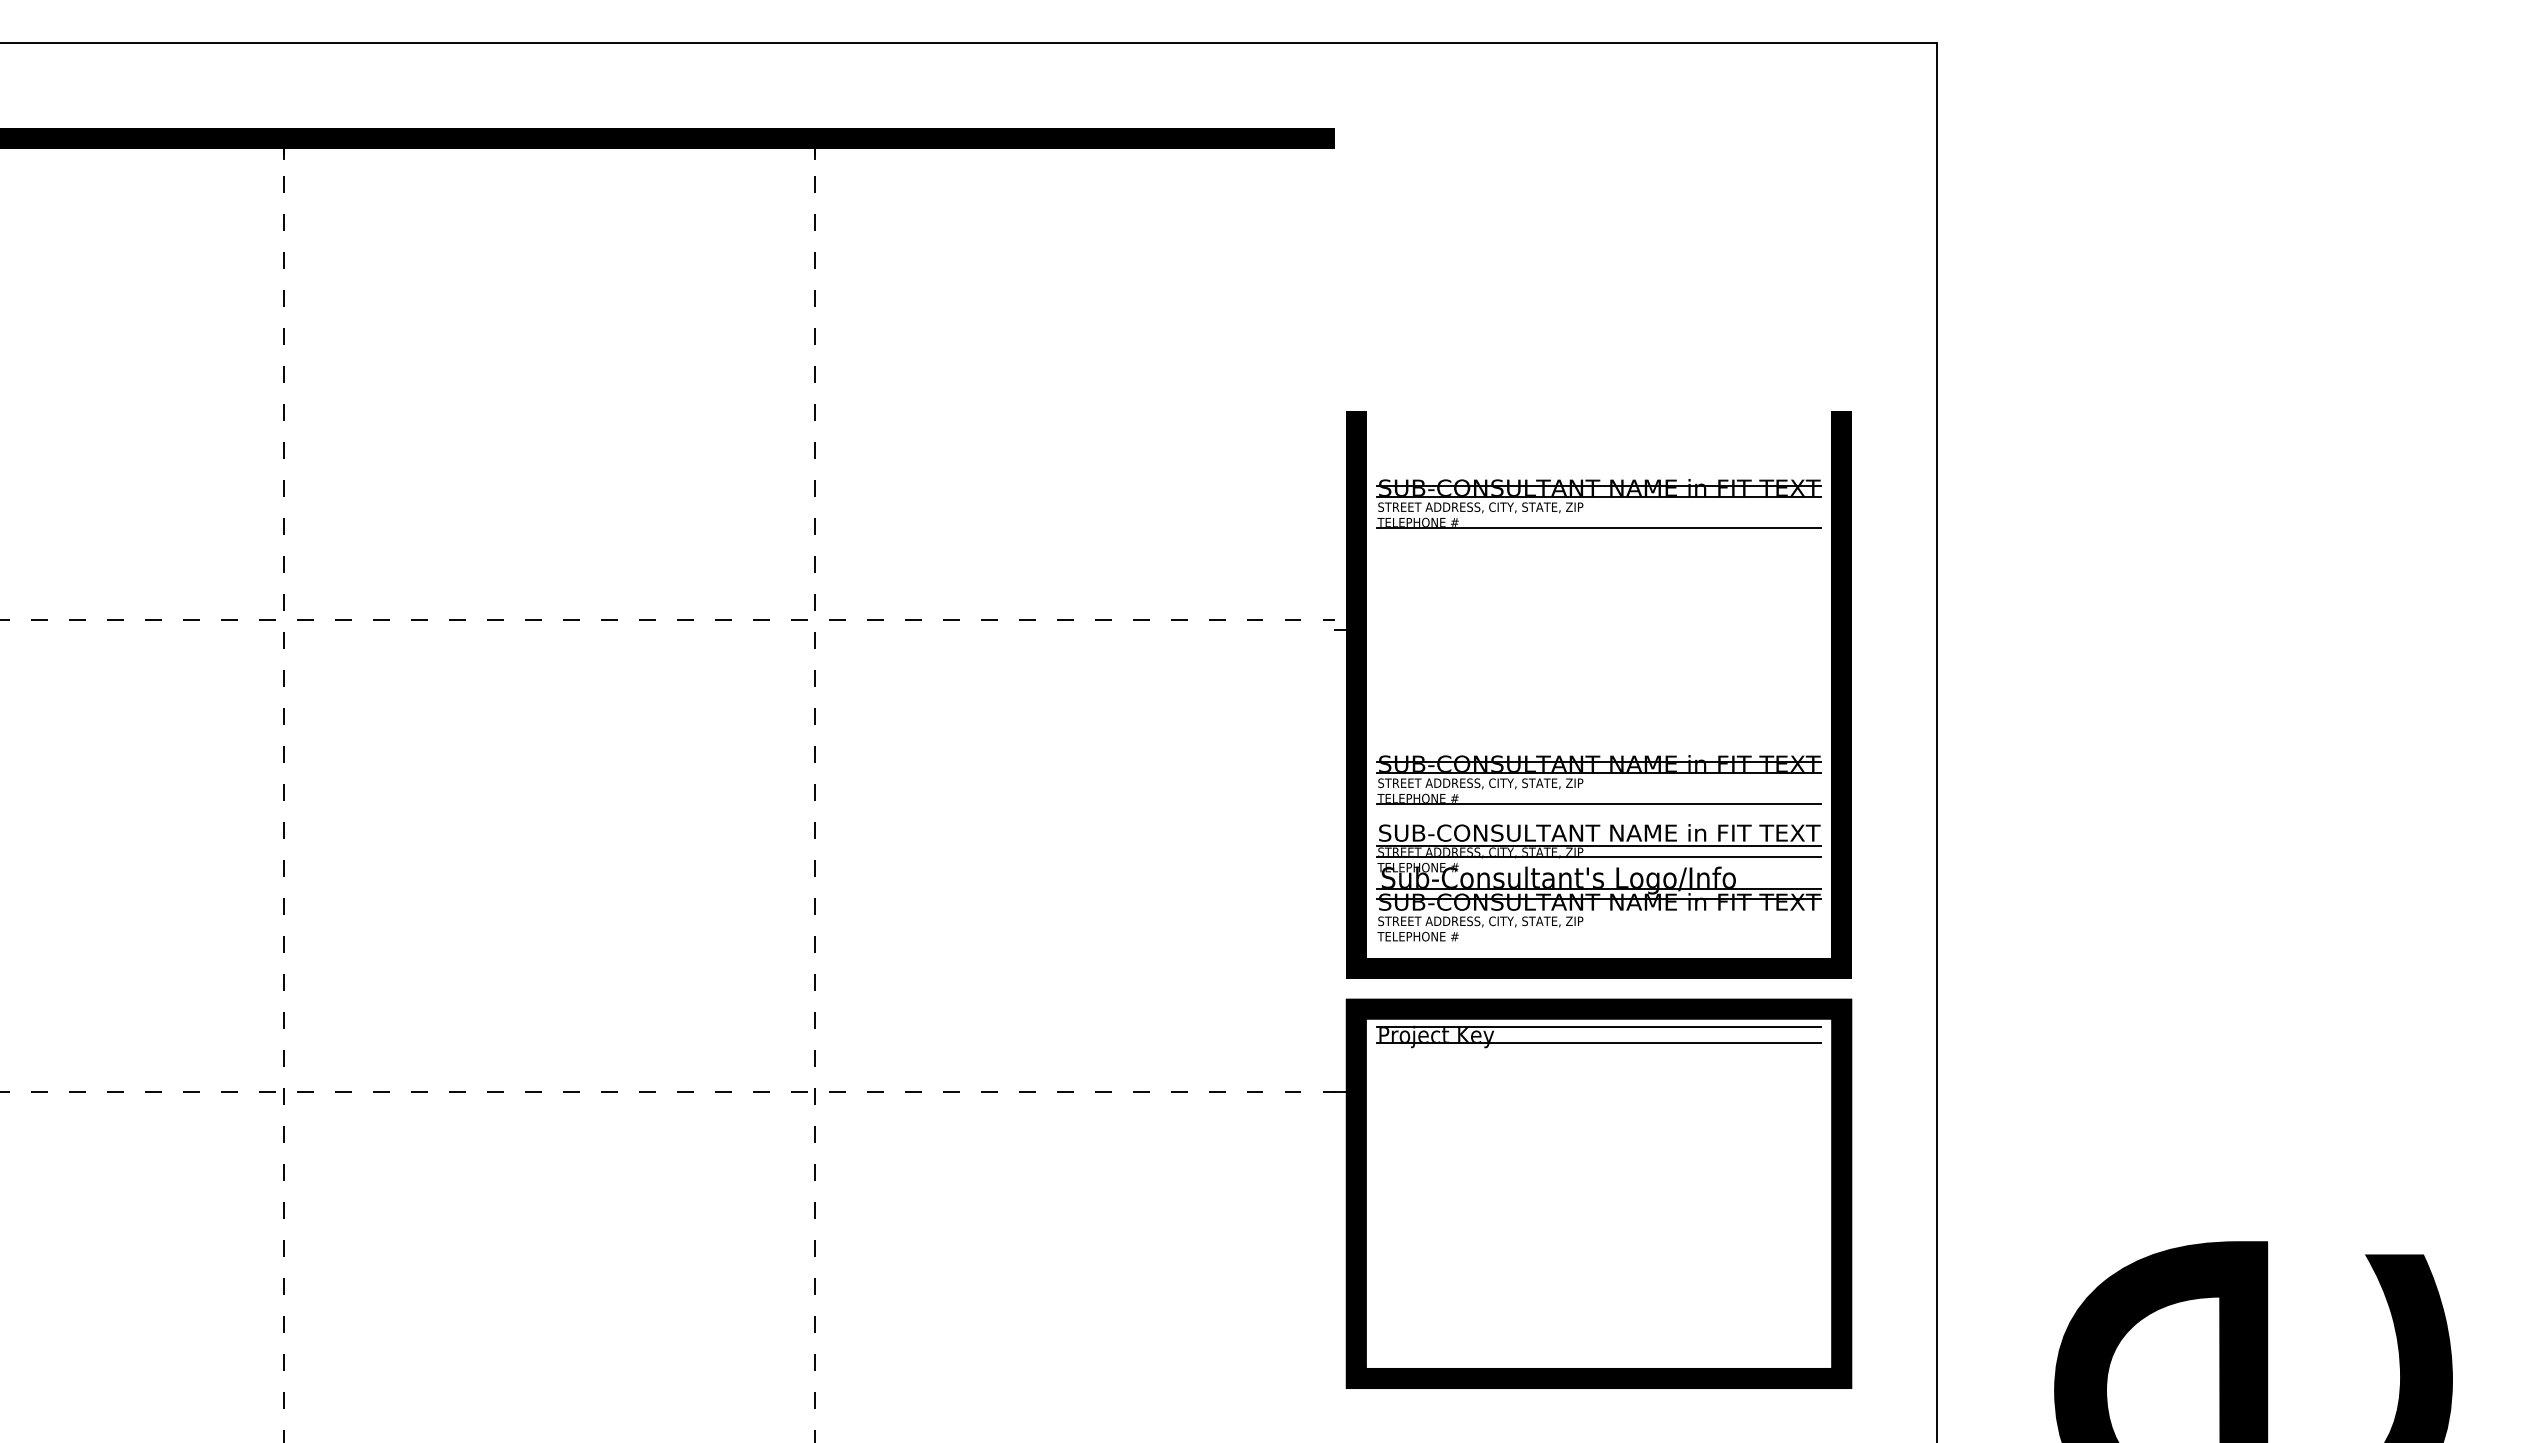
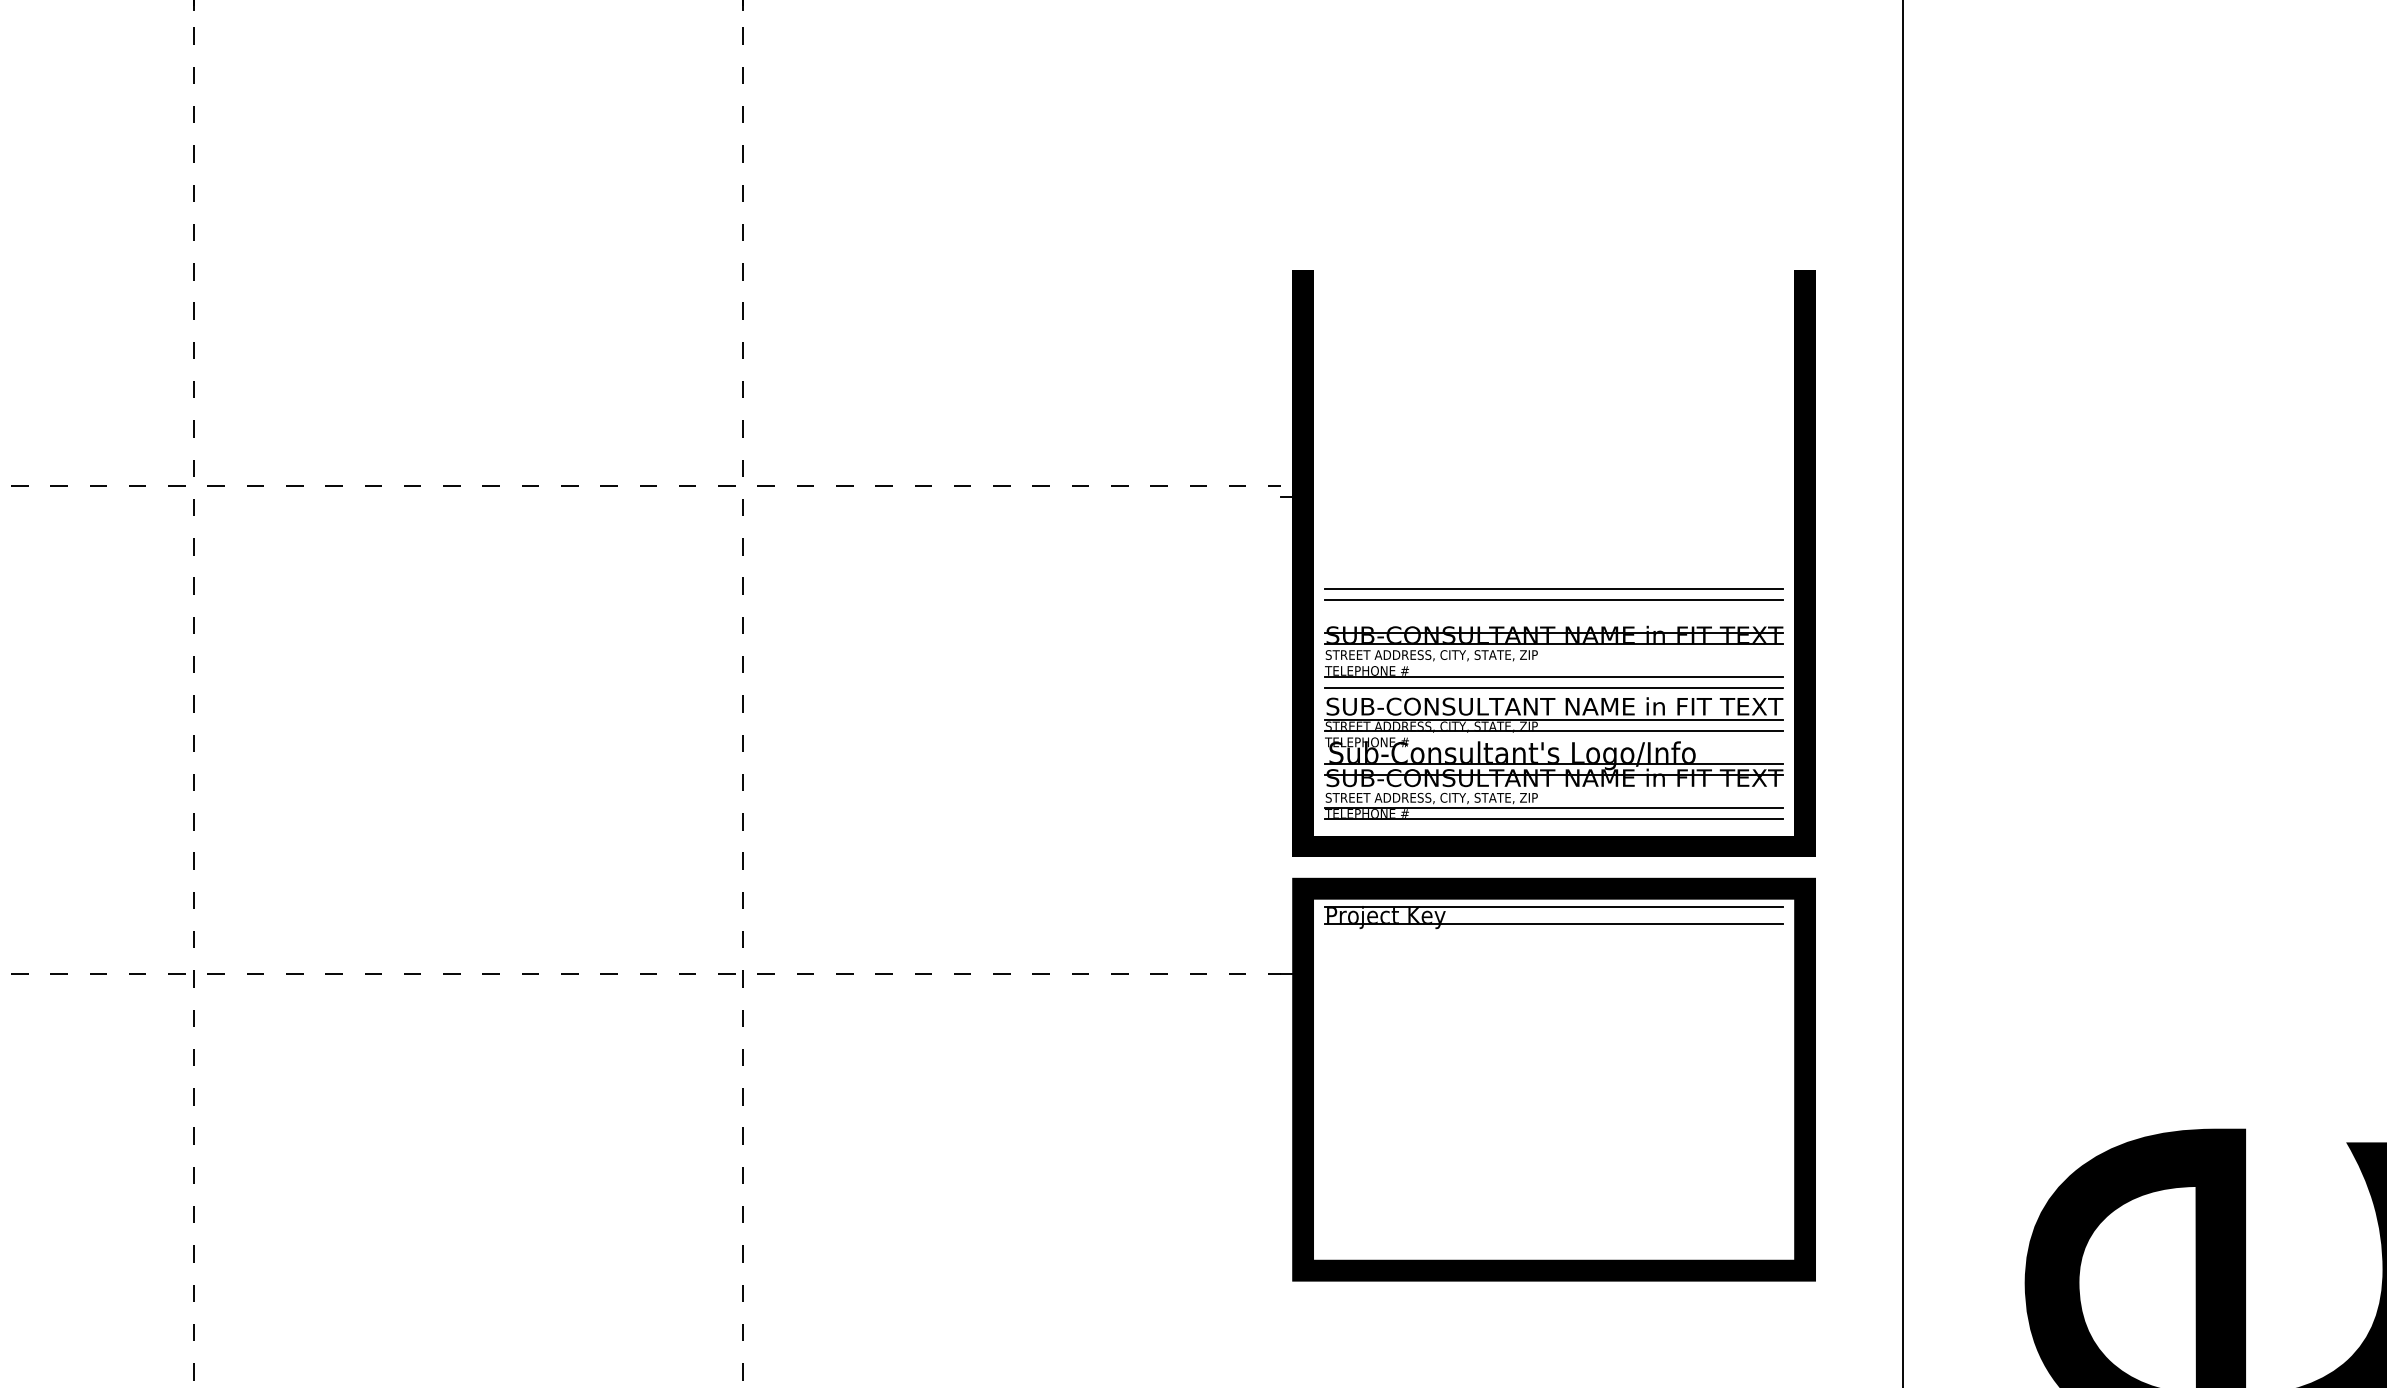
part: (1598, 503) -> (1553, 365), removed
line: (1598, 719) -> (1553, 589), added
line: (1598, 730) -> (1553, 600), added
line: (1598, 814) -> (1553, 687), added
line: (1598, 930) -> (1553, 807), added
line: (1598, 941) -> (1553, 818), added

